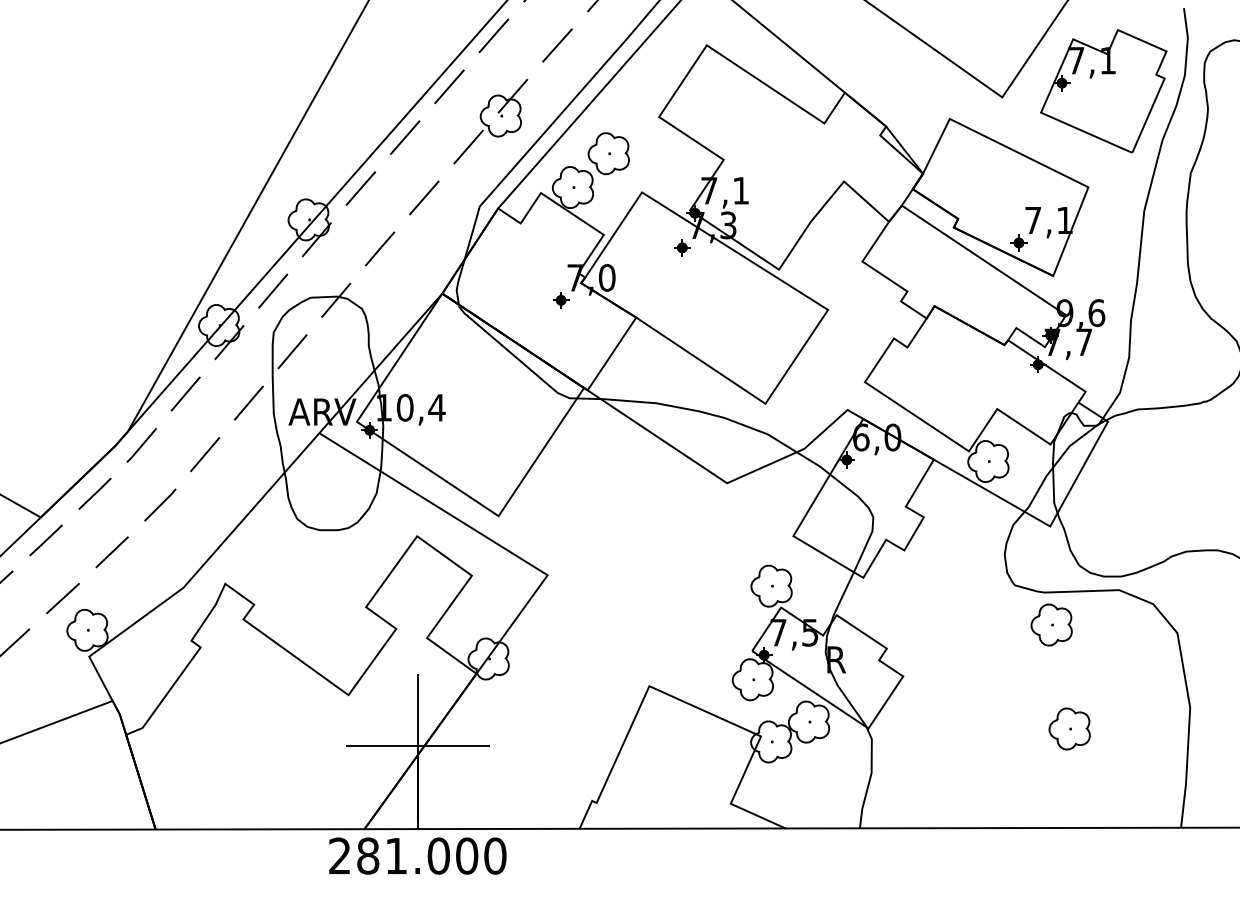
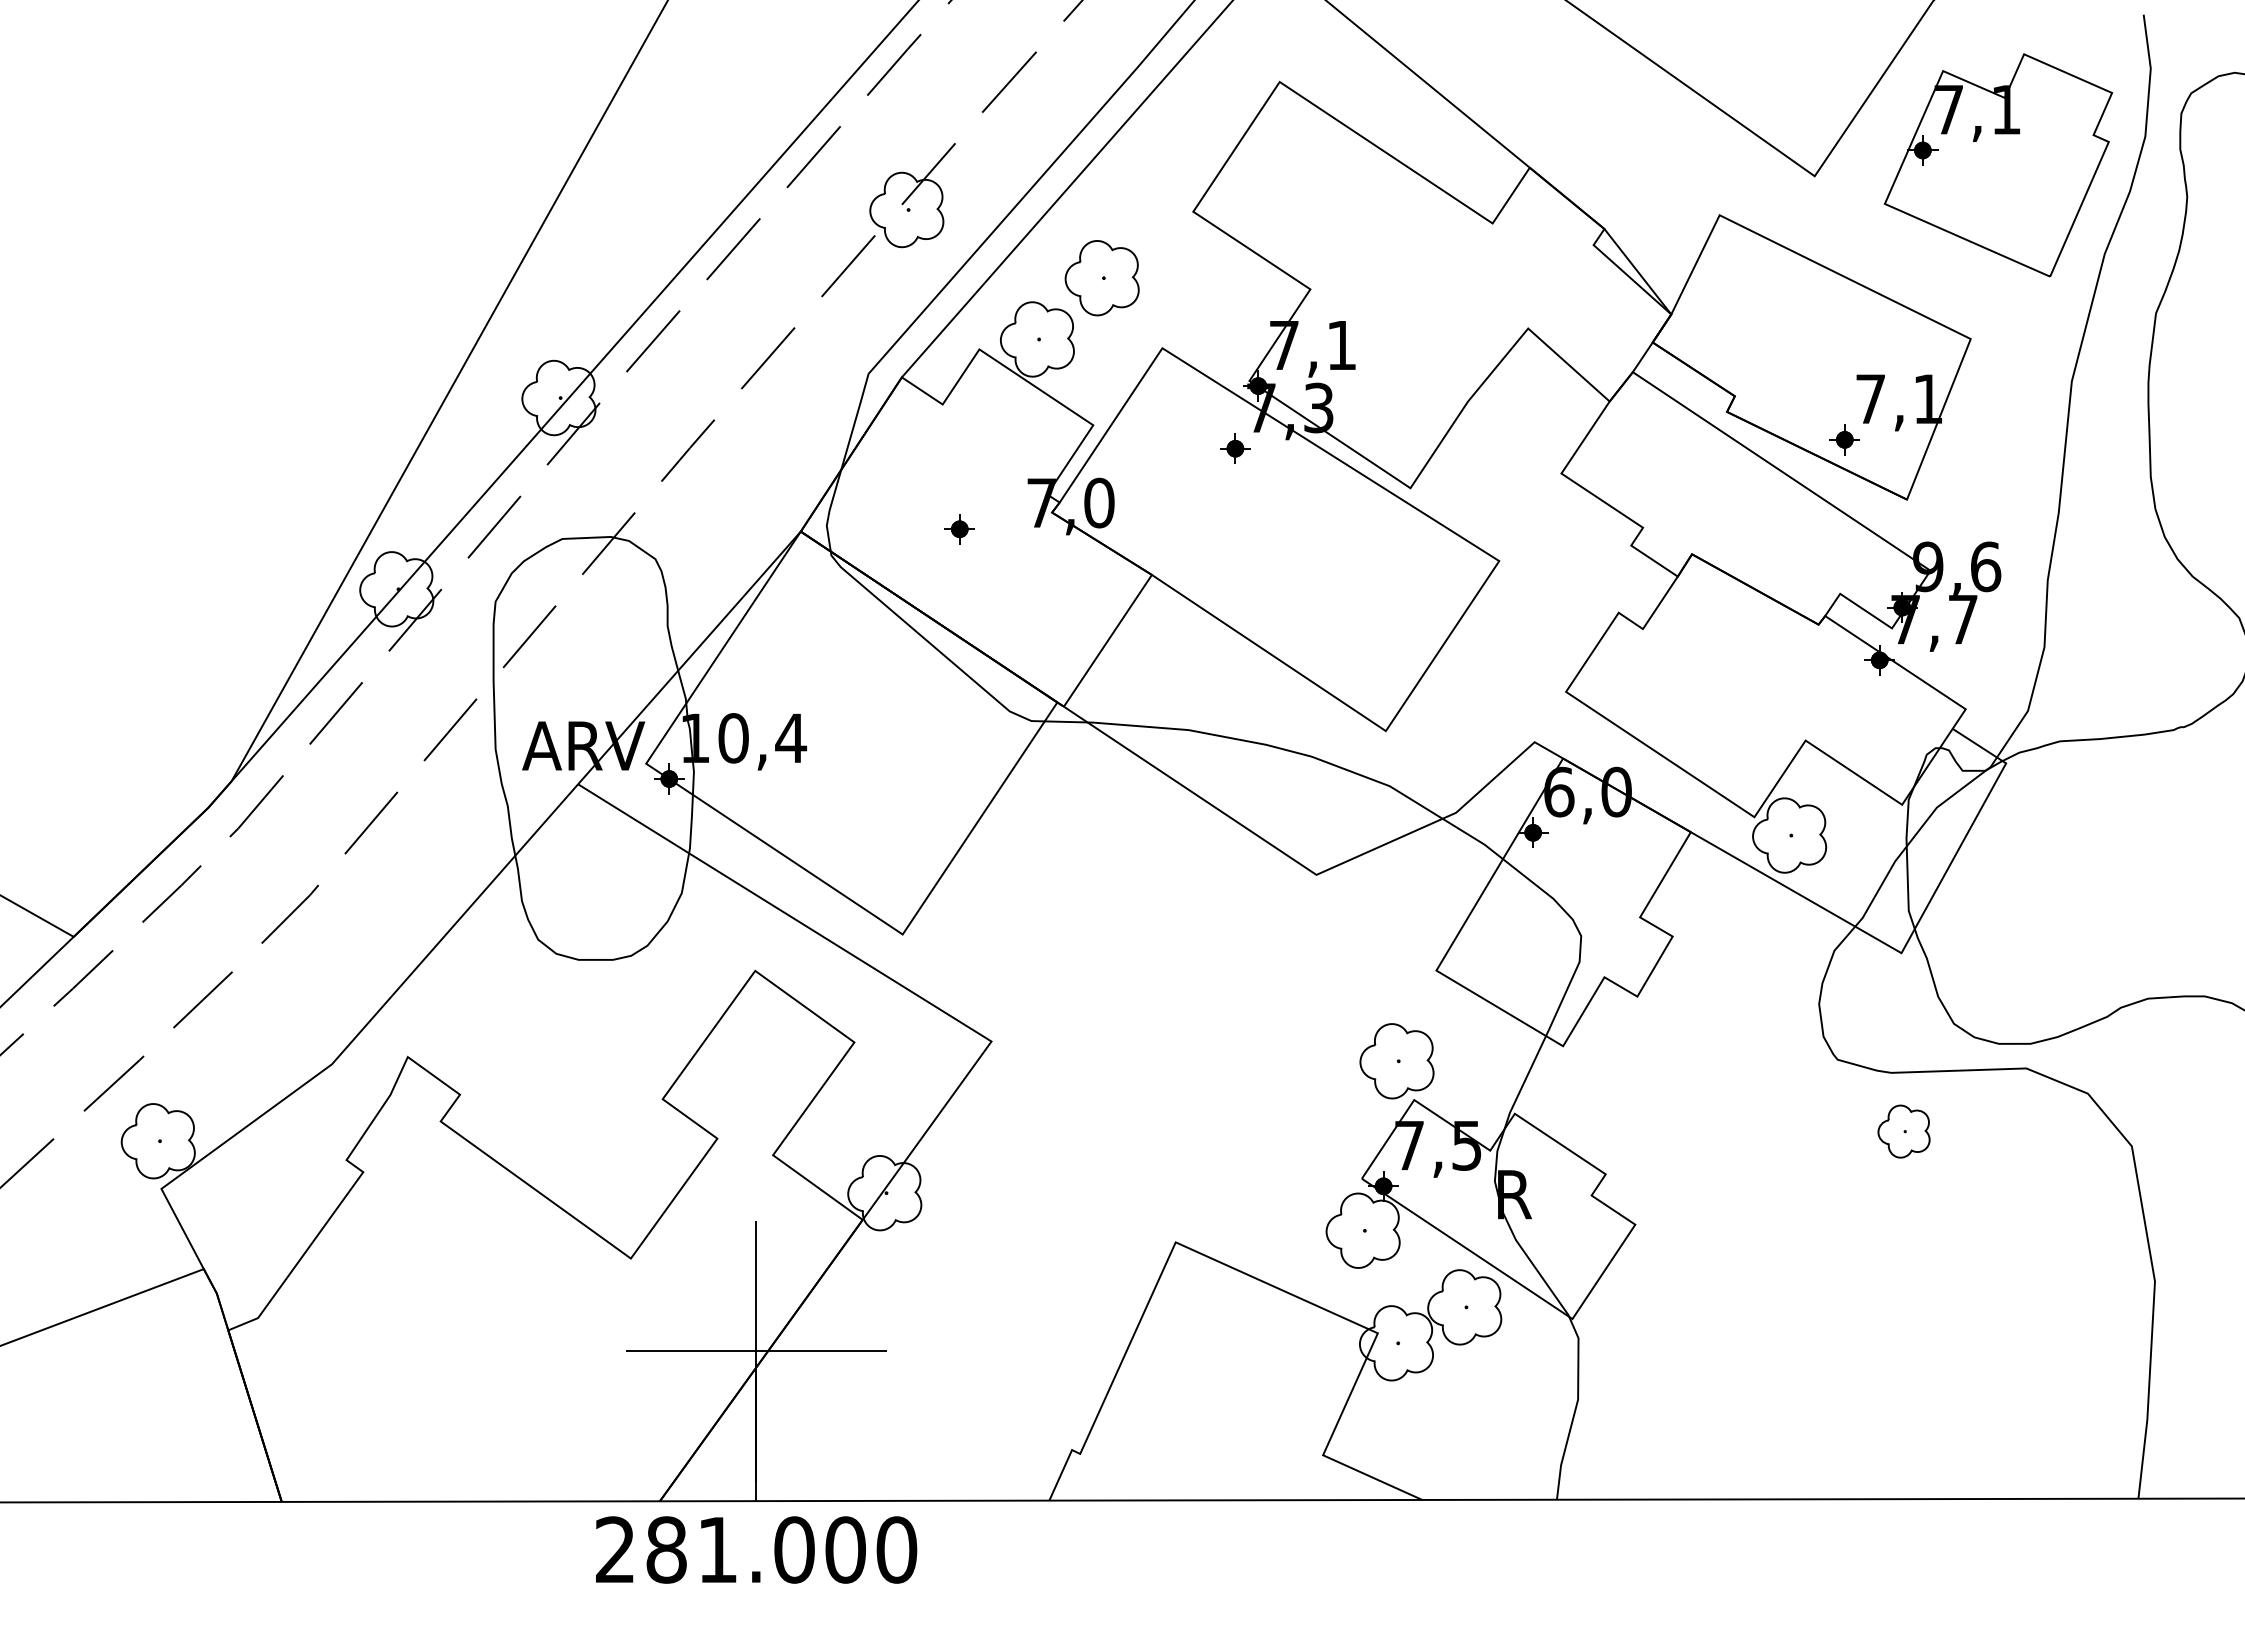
part: (561, 300) -> (960, 529), moved
part: (1051, 624) -> (1903, 1130), size x0.7
part: (1069, 728) -> (1936, 1318), removed

